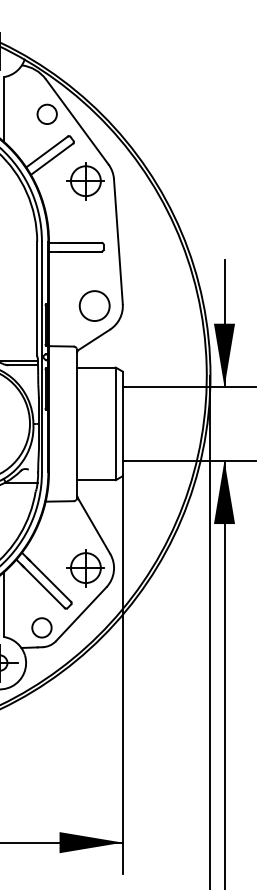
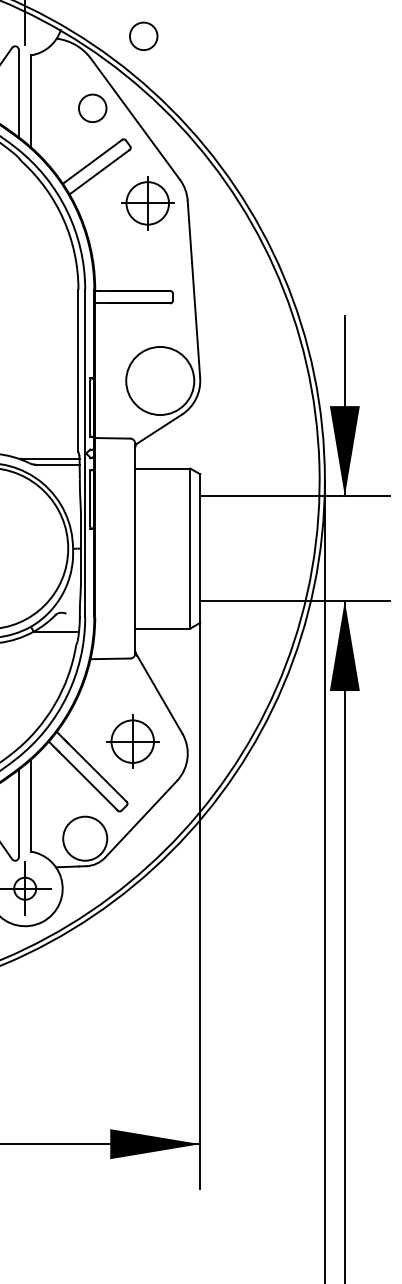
circle: (82, 63) -> (143, 35), added
circle: (94, 305) -> (160, 380), size x1.6
part: (85, 567) -> (132, 741), moved
circle: (41, 627) -> (84, 838), size x1.6

